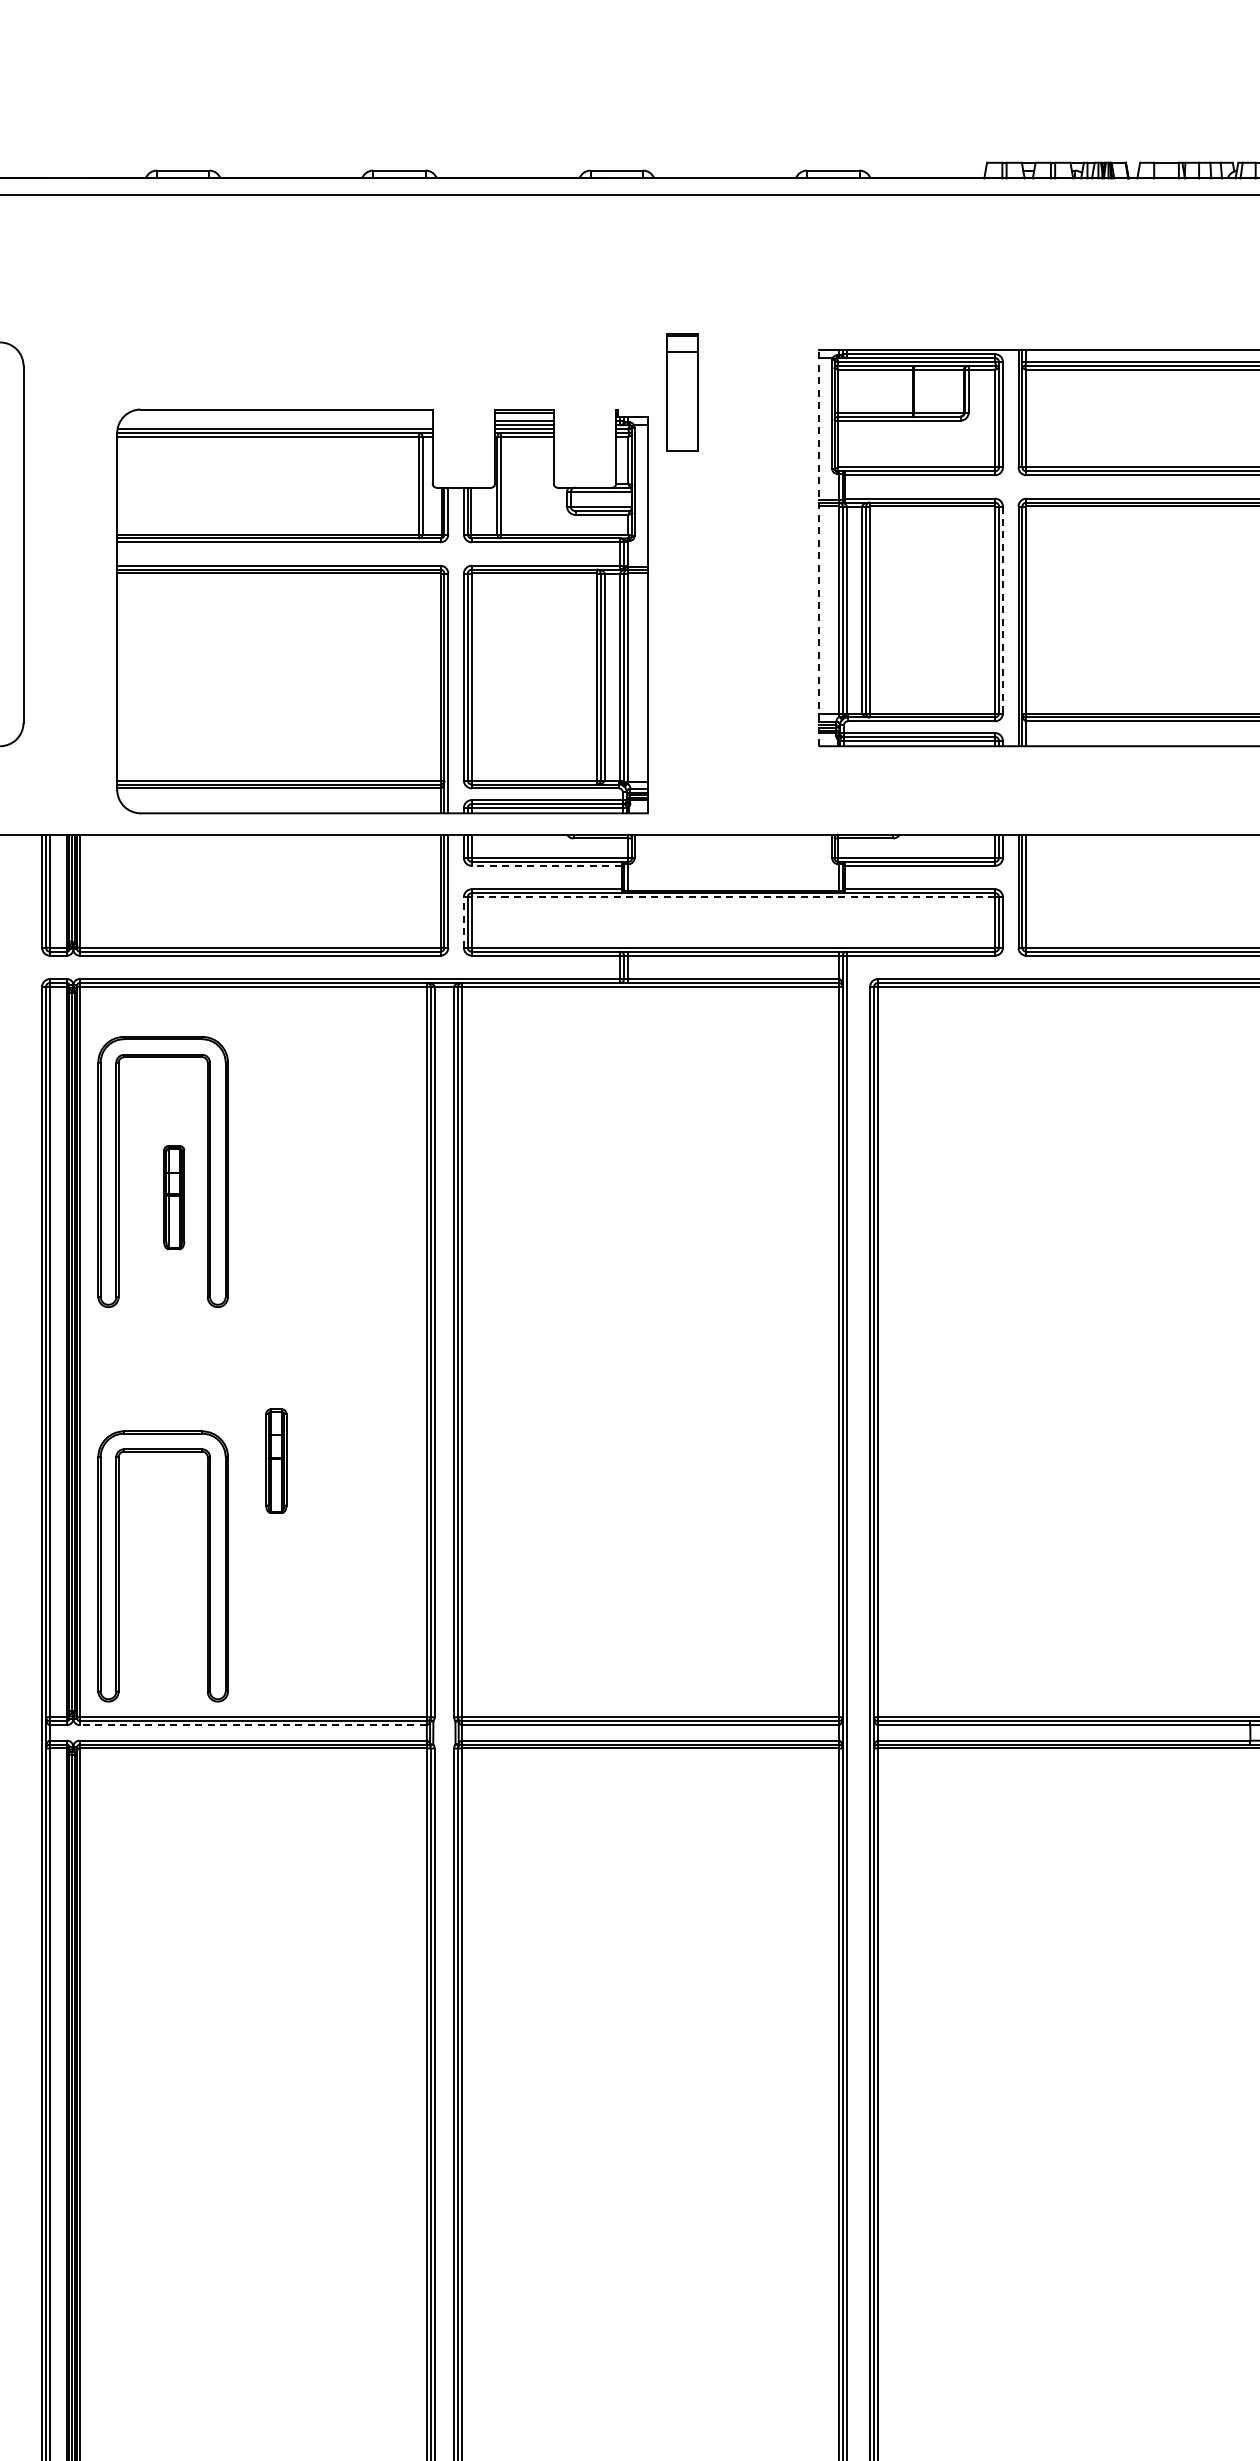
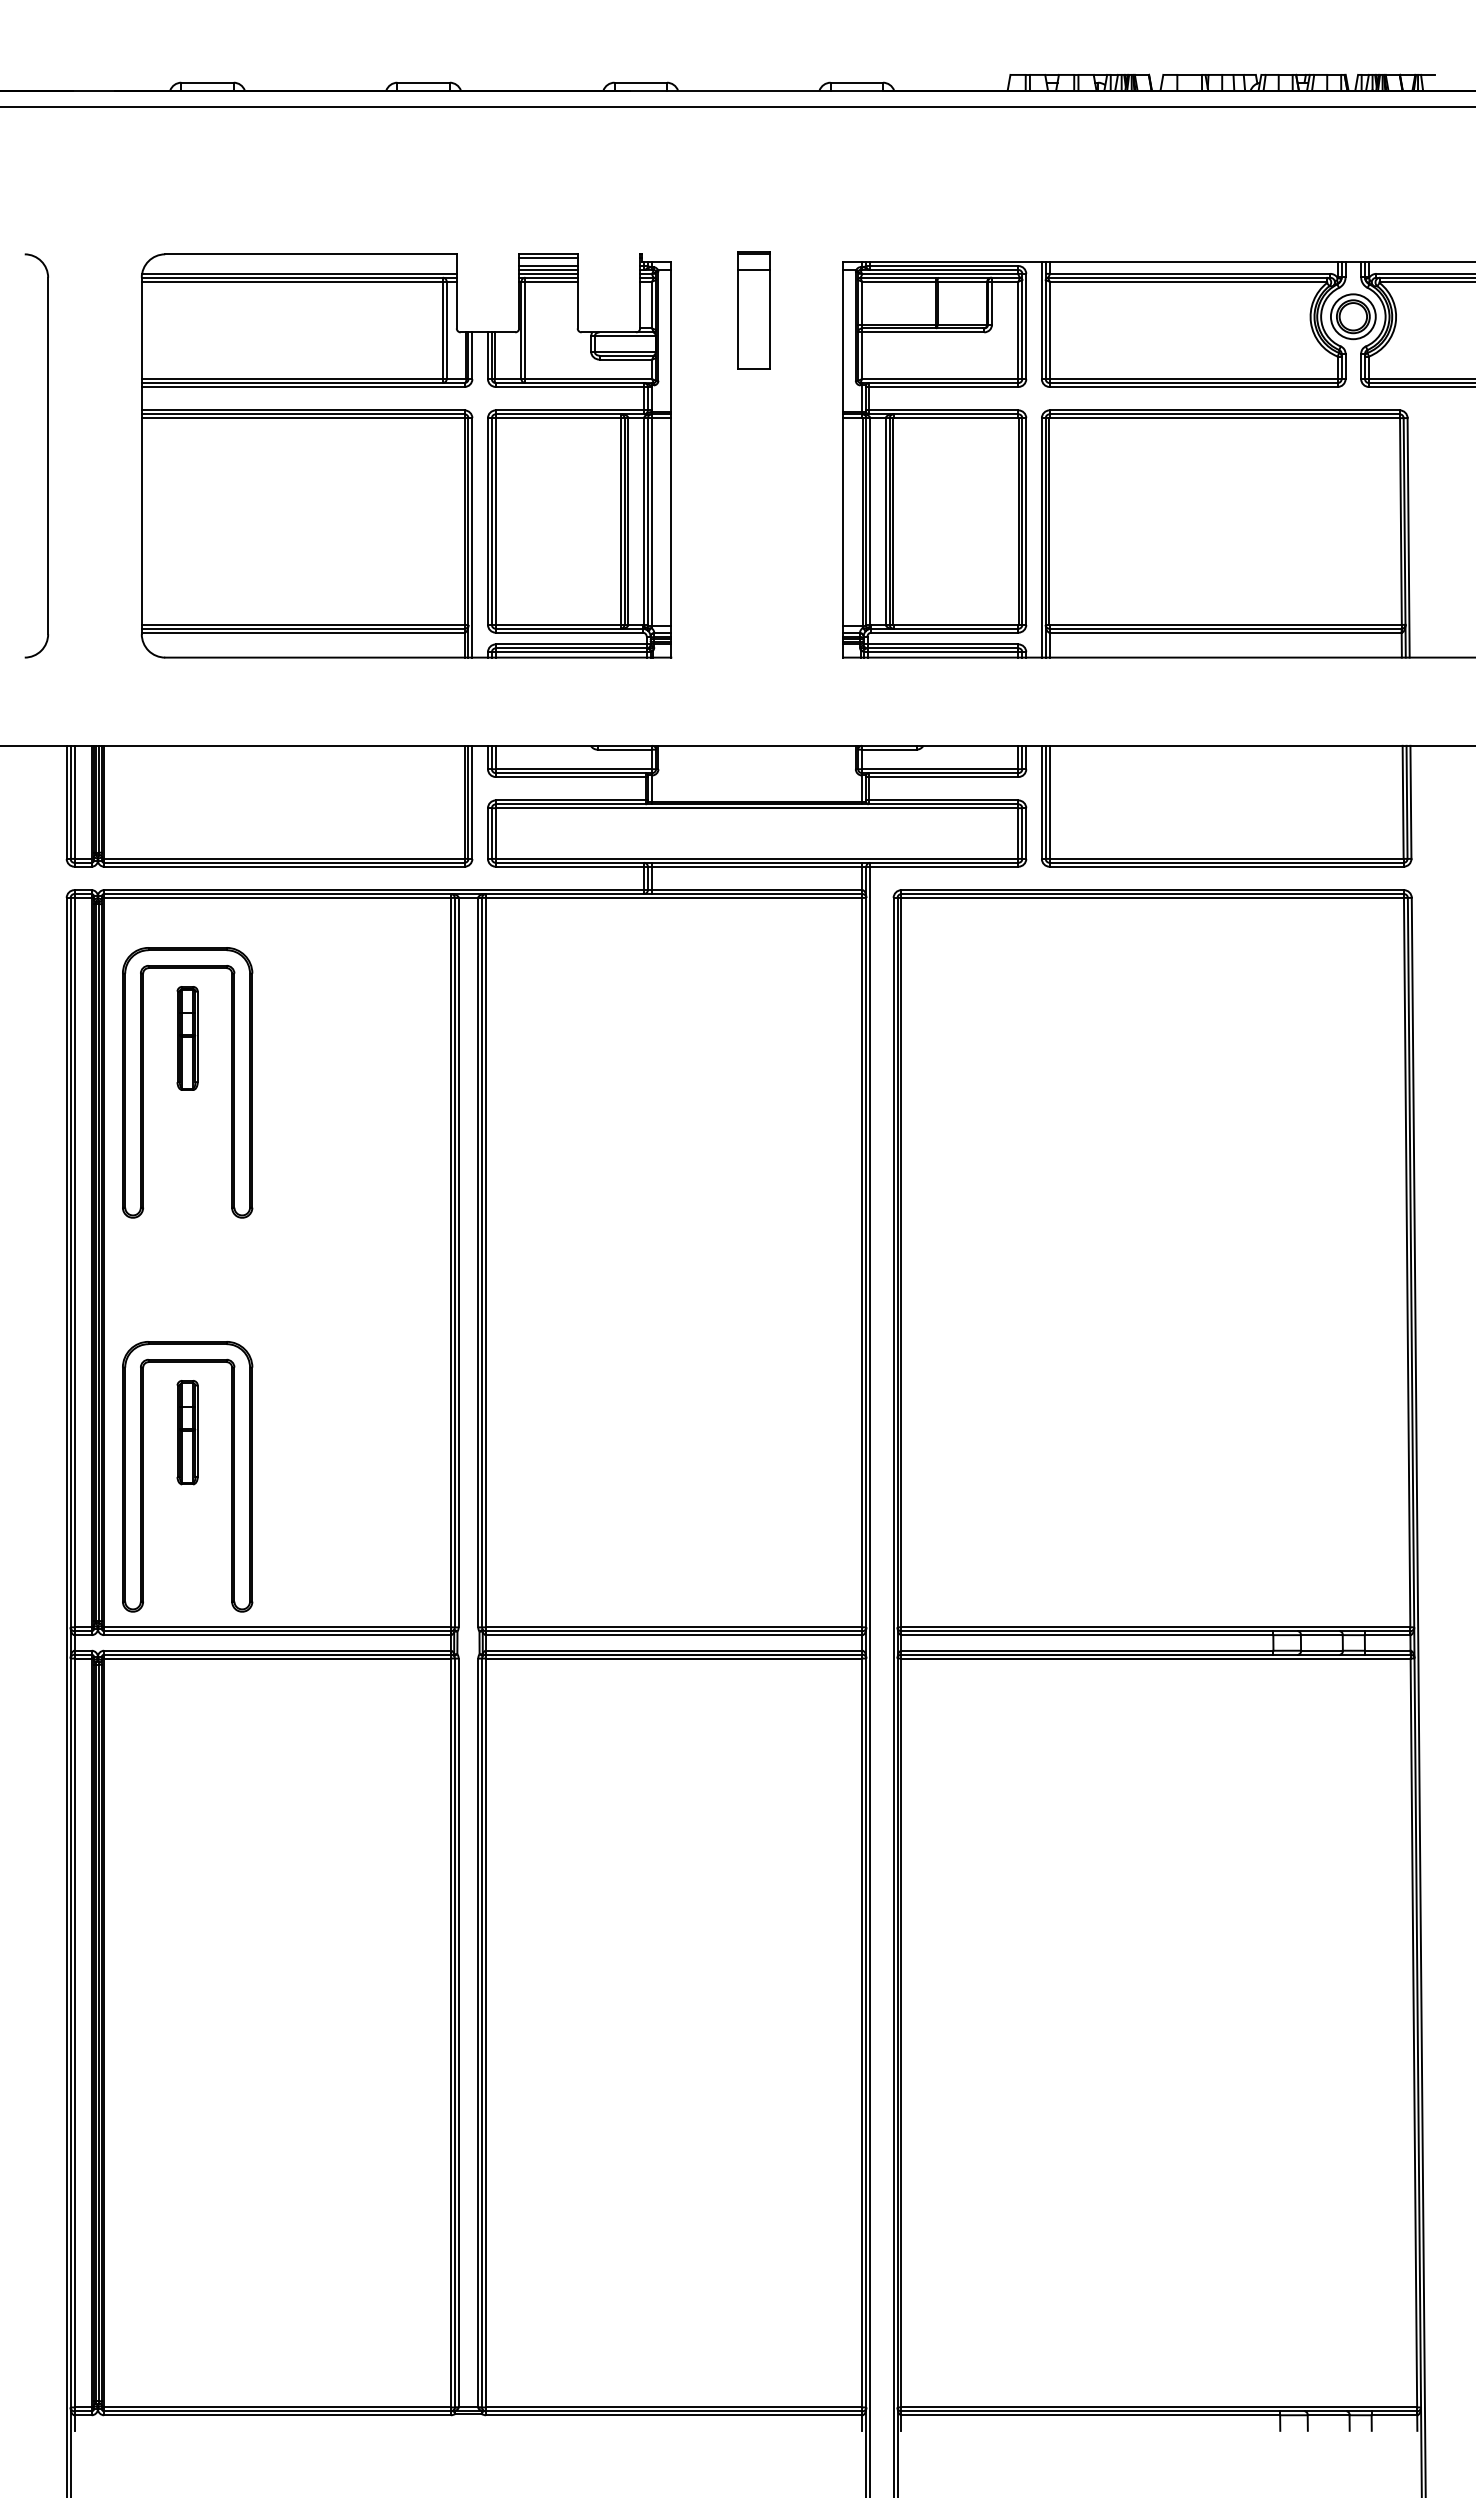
part: (681, 392) -> (753, 310), moved
line: (818, 547) -> (842, 459), dashed -> solid
part: (382, 610) -> (406, 455), moved
line: (1003, 610) -> (1026, 522), dashed -> solid
line: (546, 866) -> (570, 777), dashed -> solid
line: (732, 897) -> (756, 808), dashed -> solid
line: (463, 922) -> (487, 833), dashed -> solid
part: (174, 1197) -> (187, 1038), moved
part: (276, 1461) -> (187, 1432), moved
line: (253, 1725) -> (277, 1635), dashed -> solid

